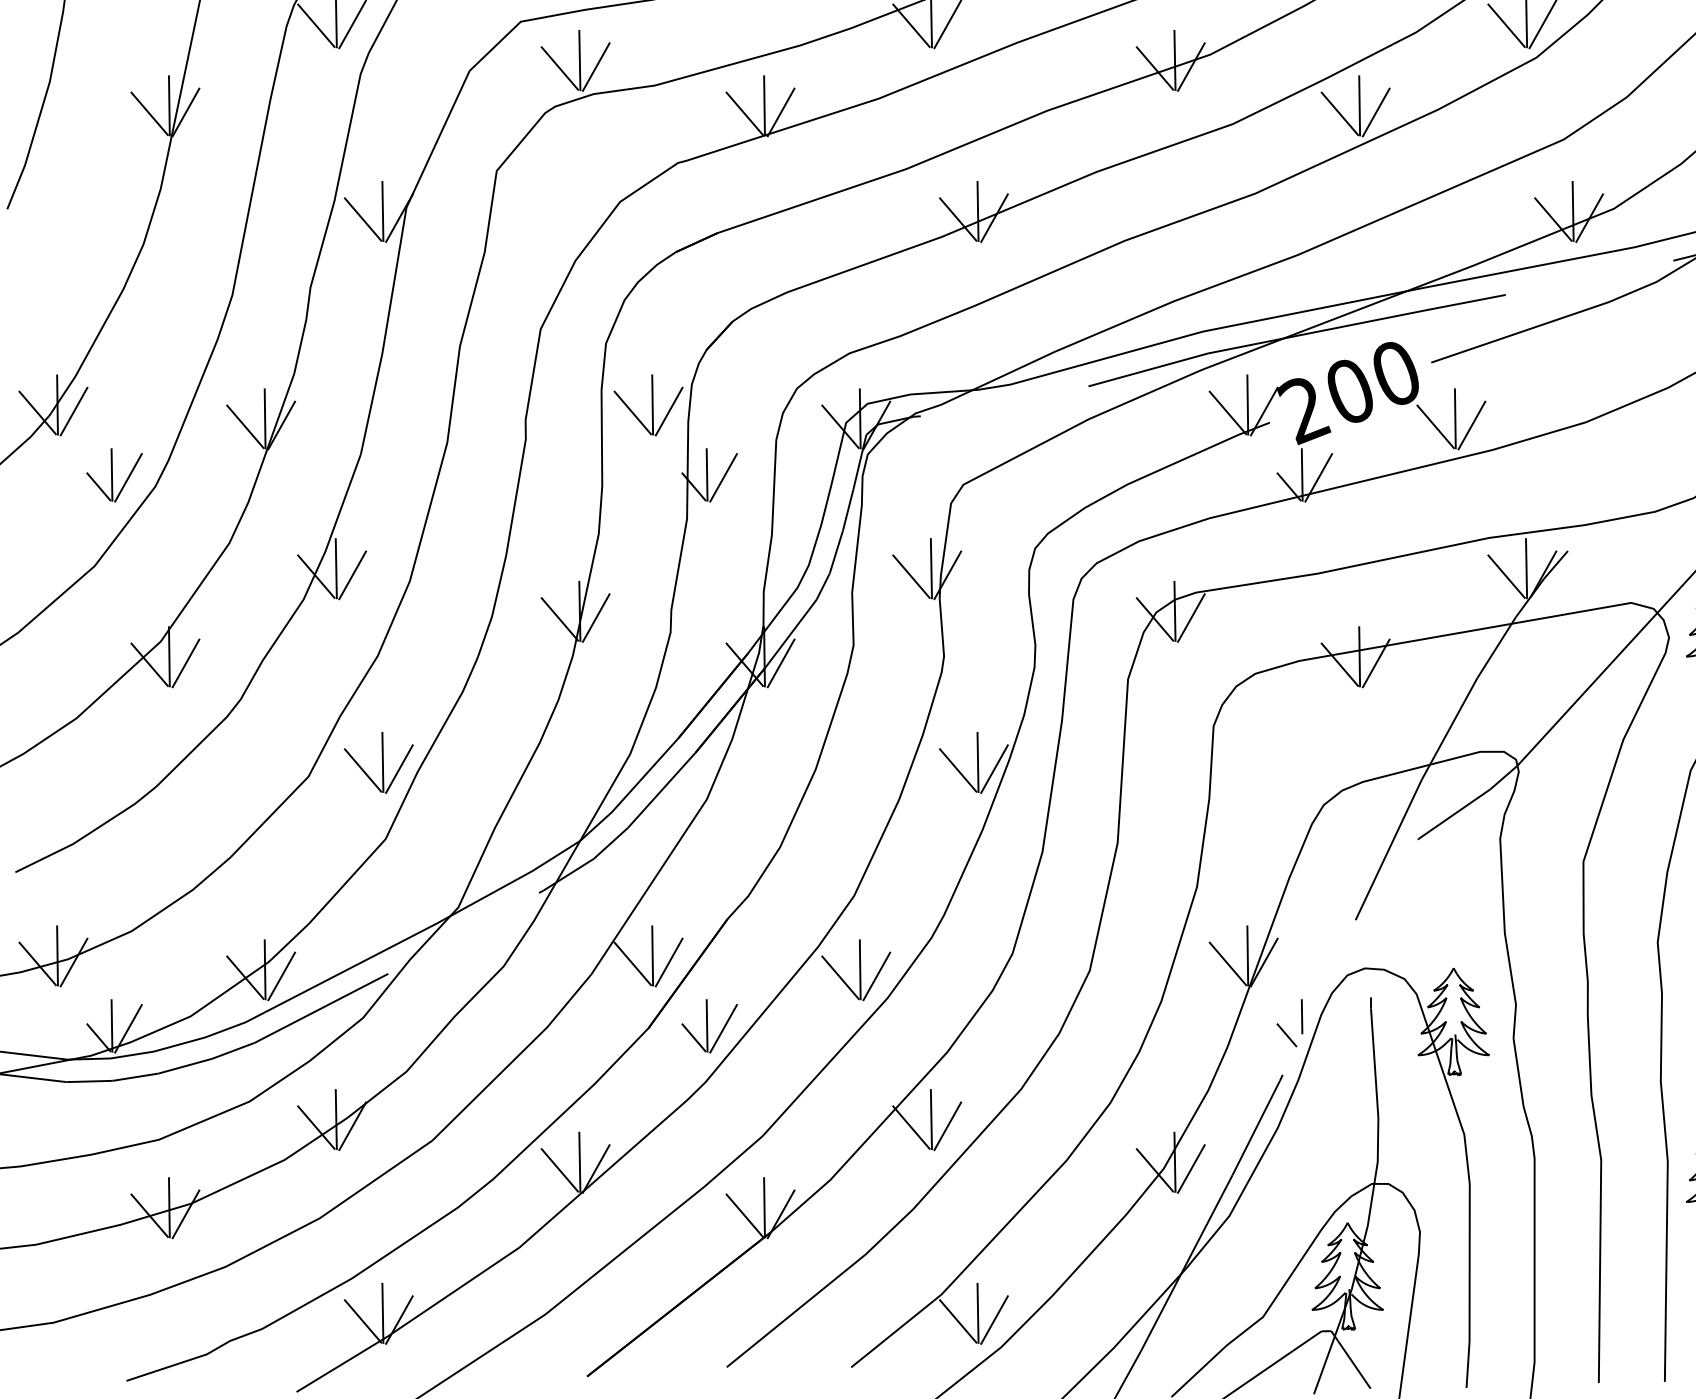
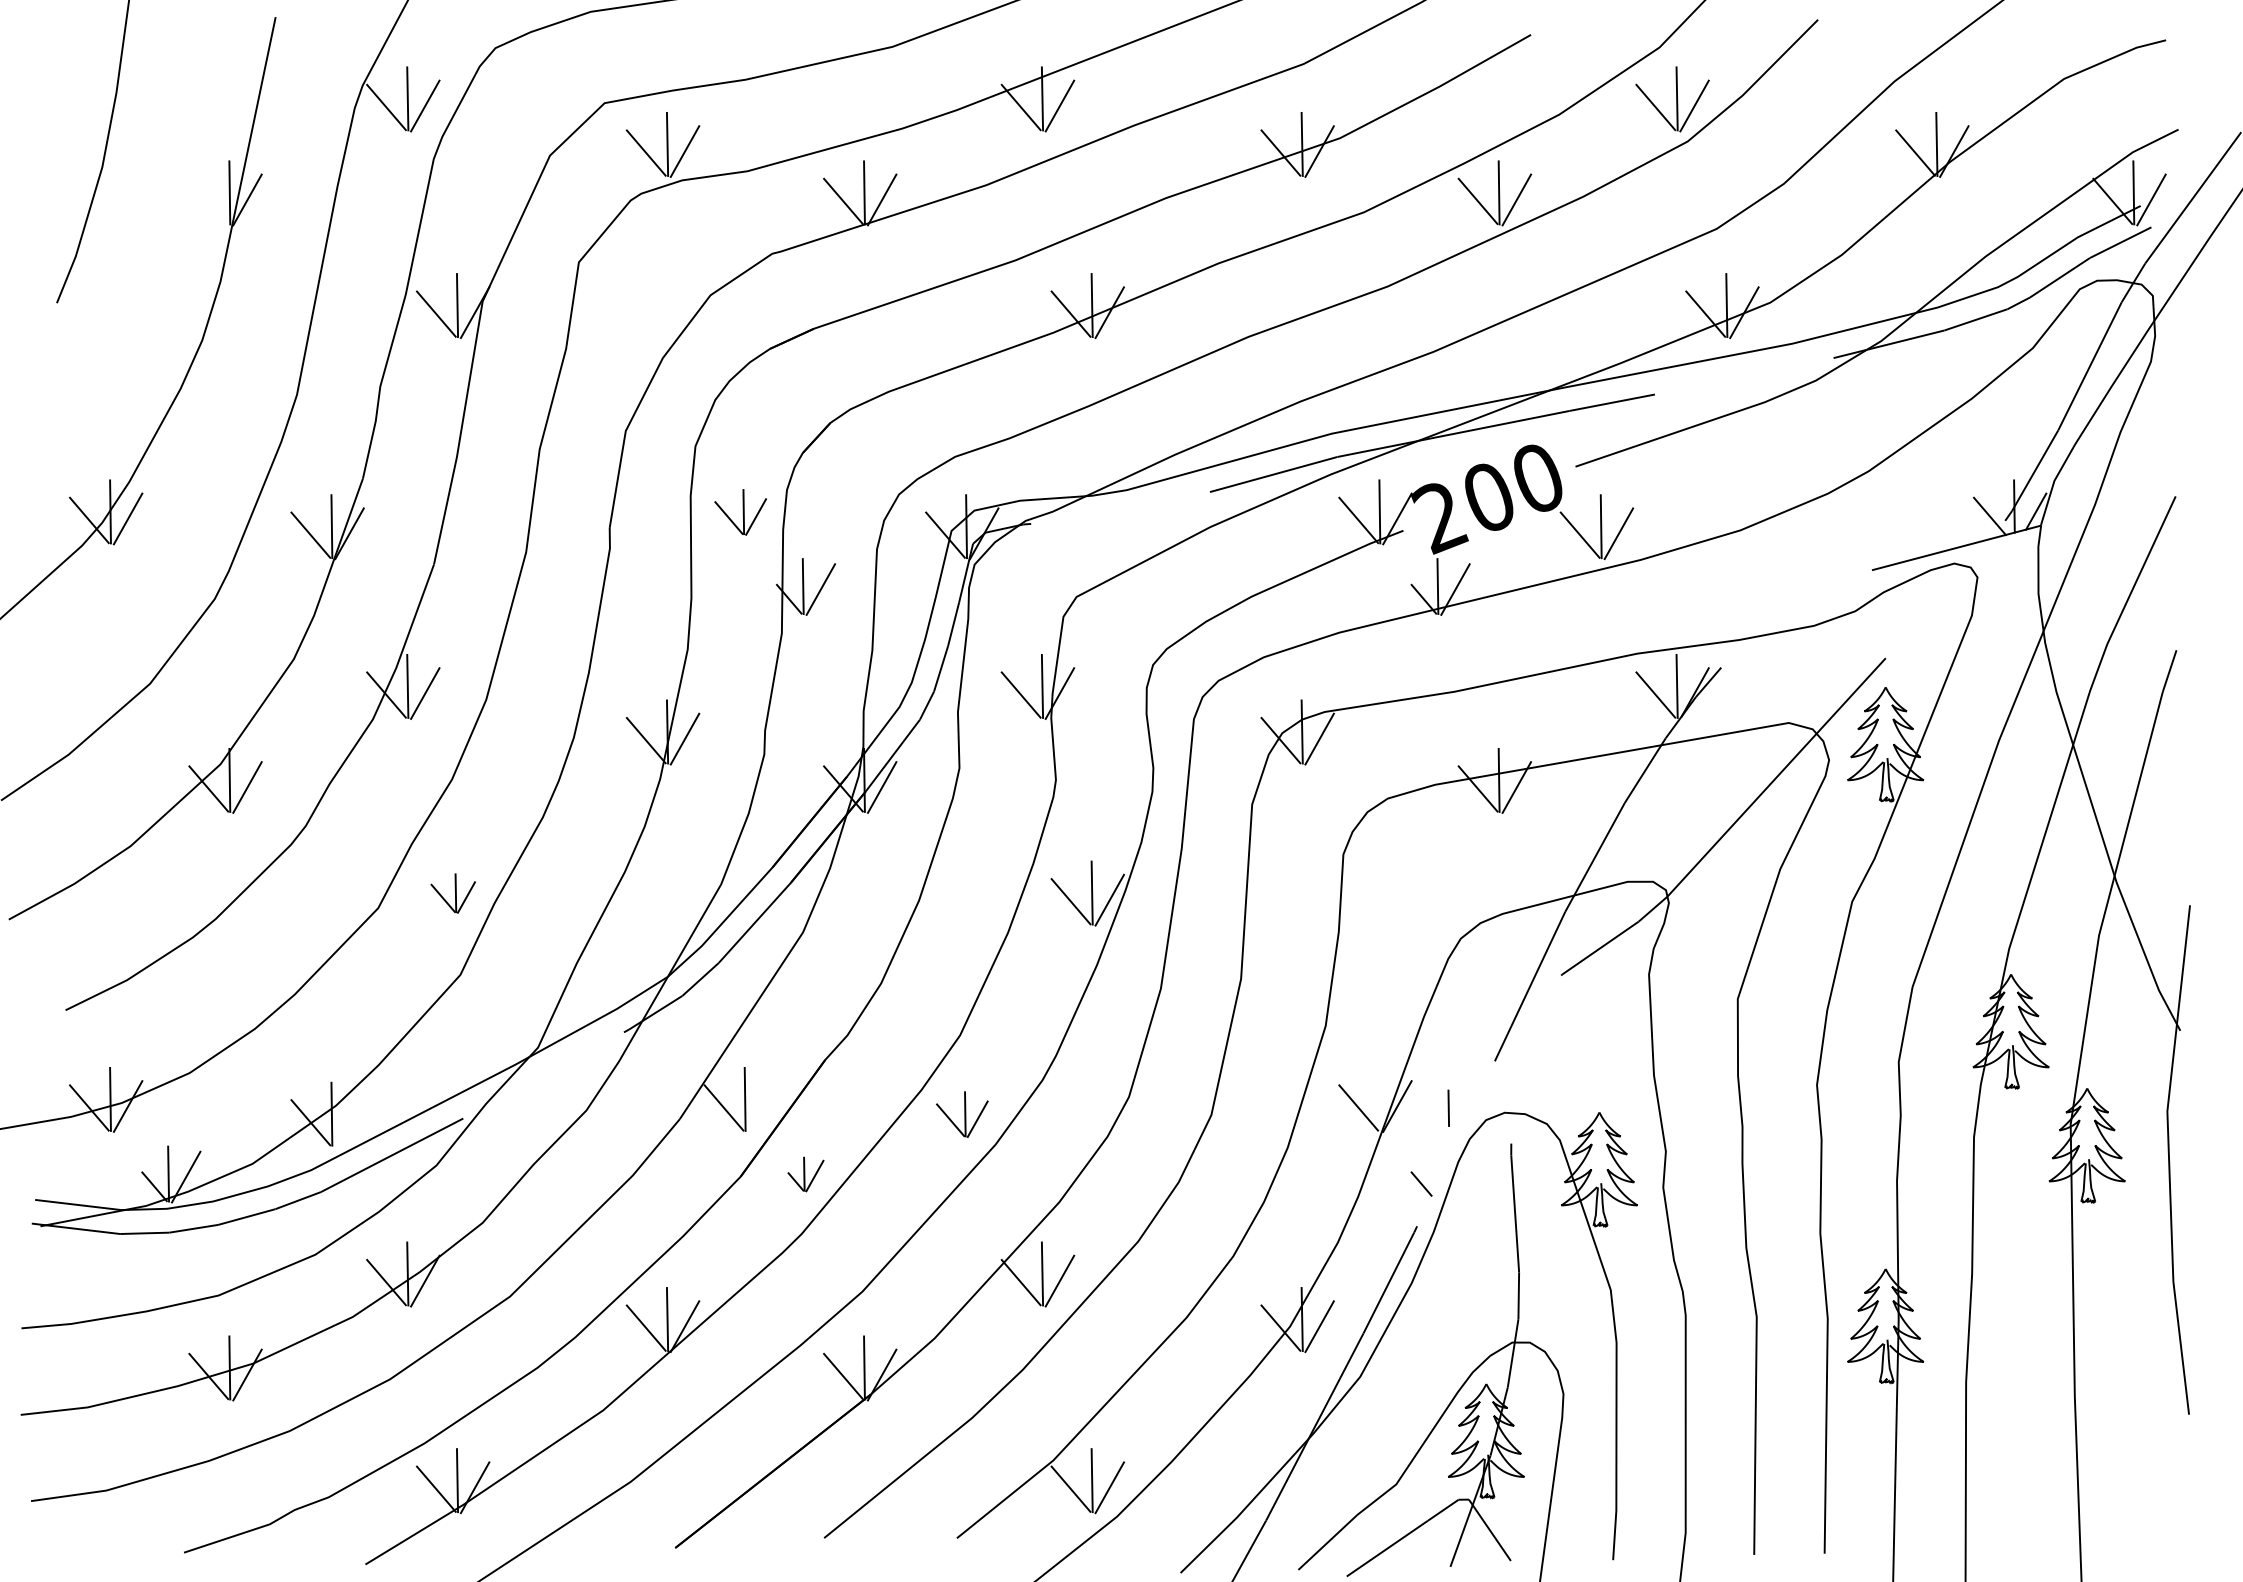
line: (149, 113) -> (208, 201), removed
part: (648, 405) -> (740, 512), size x0.7
part: (114, 474) -> (171, 586), removed
part: (379, 762) -> (453, 893), size x0.6
line: (1247, 955) -> (1379, 1098), removed
line: (668, 962) -> (762, 1106), removed
part: (856, 970) -> (962, 1114), size x0.7
line: (281, 975) -> (349, 1120), removed
line: (1301, 1015) -> (1448, 1107), moved
part: (709, 1026) -> (805, 1174), size x0.6

